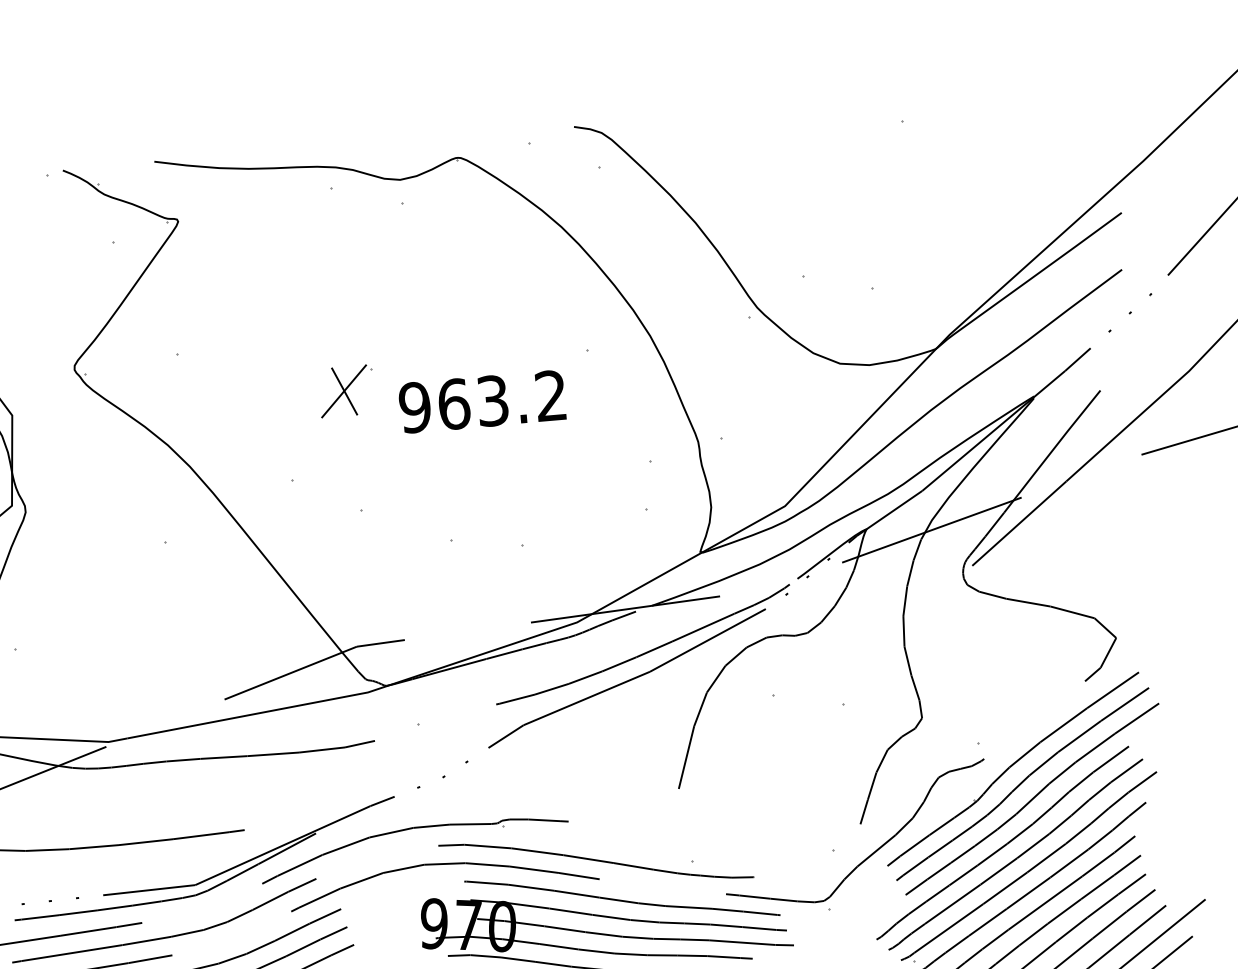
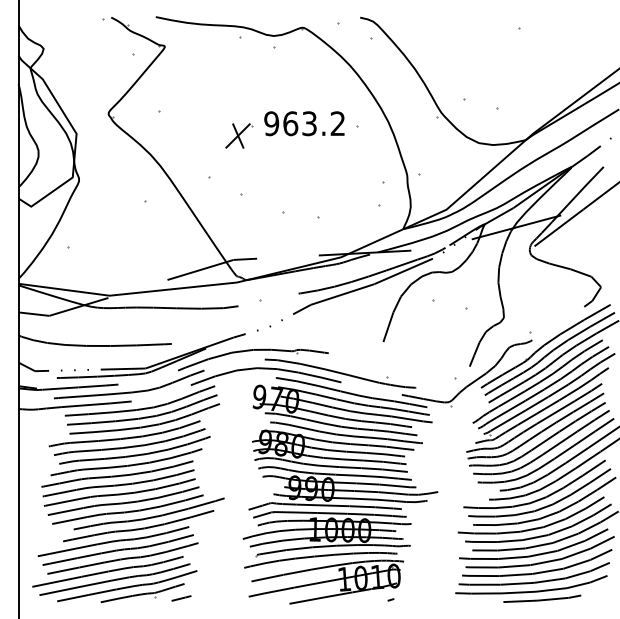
text: (482, 401) -> (304, 123), moved

